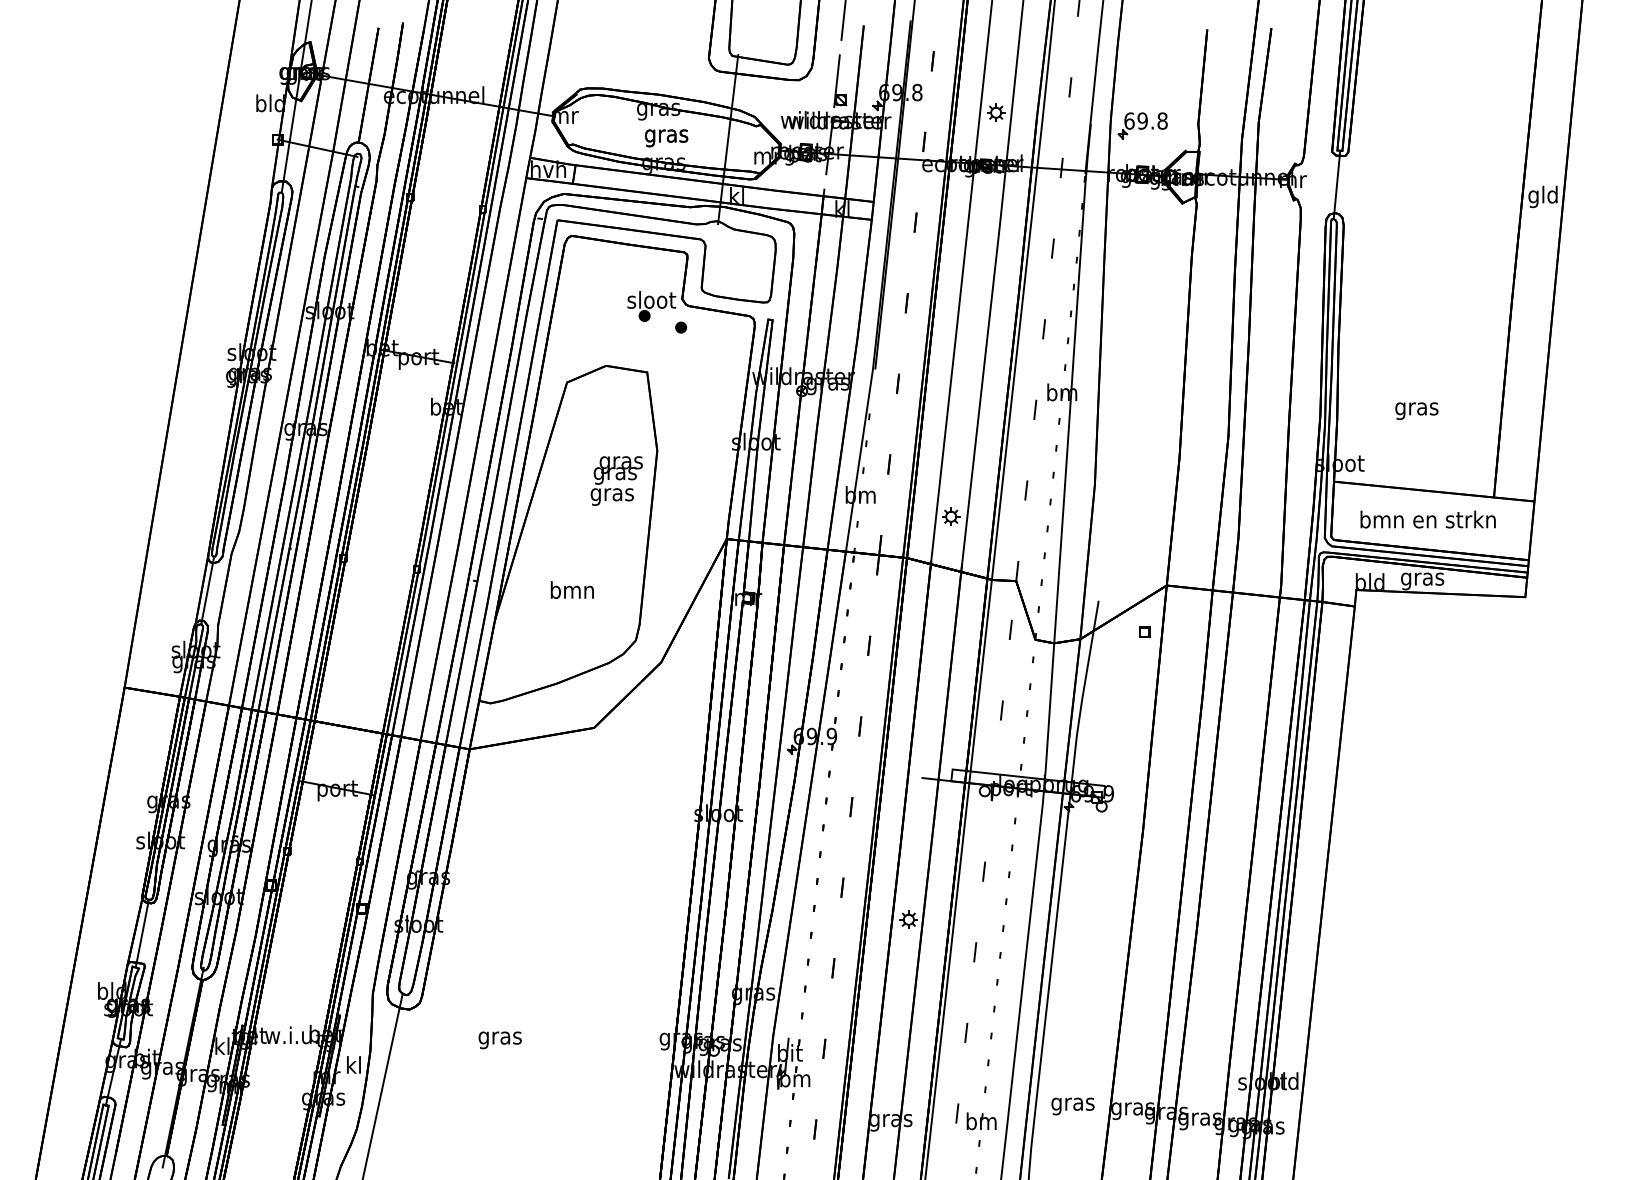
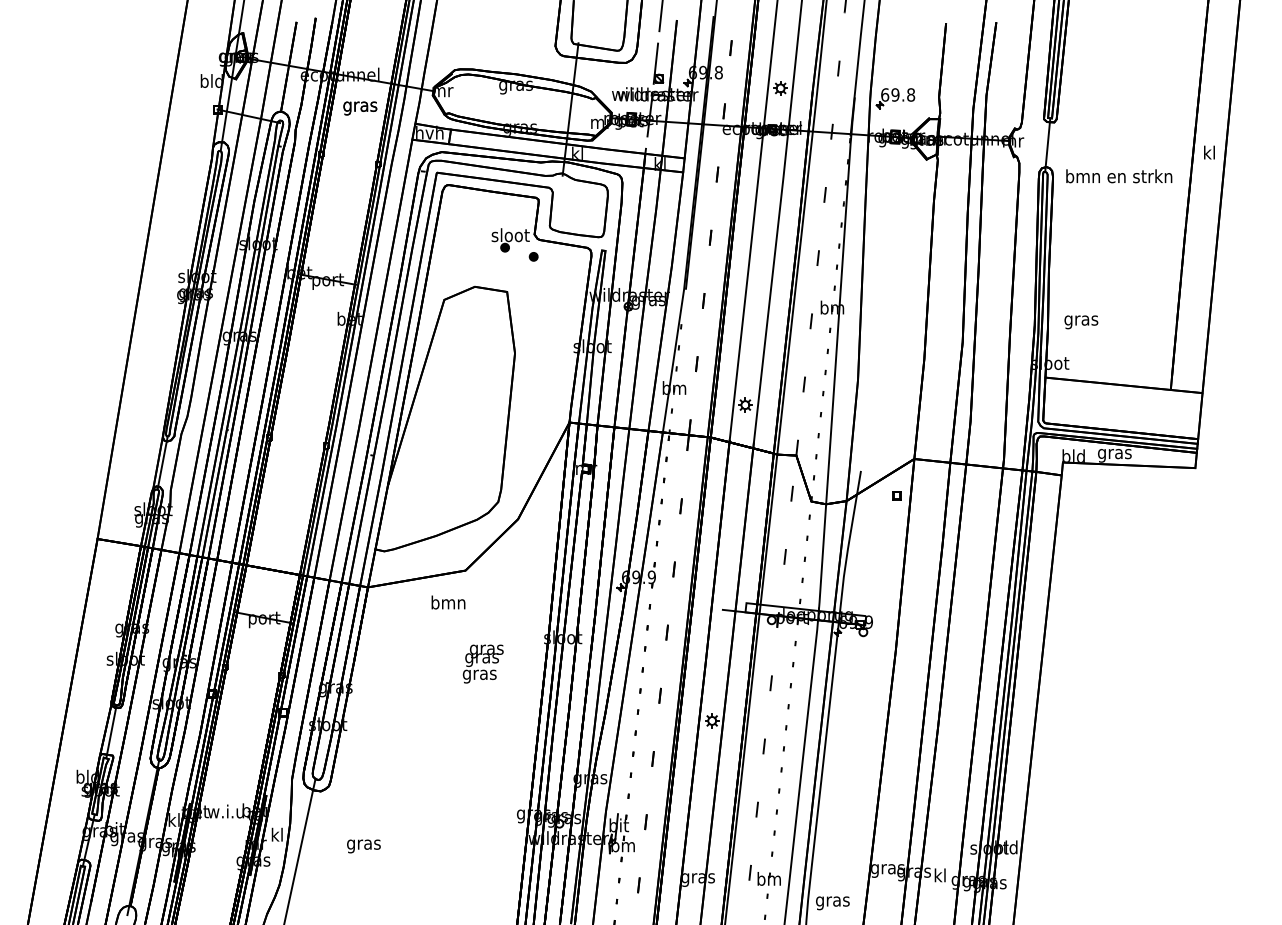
text: (666, 138) -> (360, 108), moved
text: (1542, 197) -> (1208, 154), gld -> kl
text: (1417, 411) -> (1081, 322), moved
text: (615, 480) -> (482, 663), moved
text: (1428, 519) -> (1119, 176), moved
text: (572, 590) -> (448, 602), moved
text: (499, 1040) -> (363, 846), moved
text: (1072, 1106) -> (832, 903), moved
text: (1200, 1118) -> (940, 876), gras -> kl

